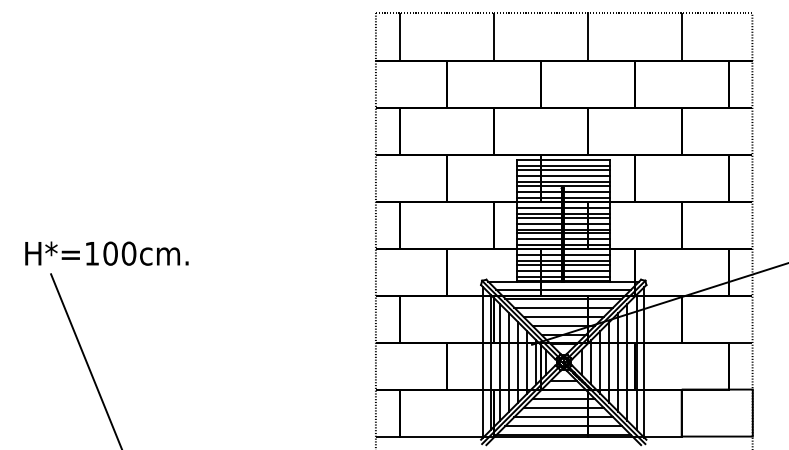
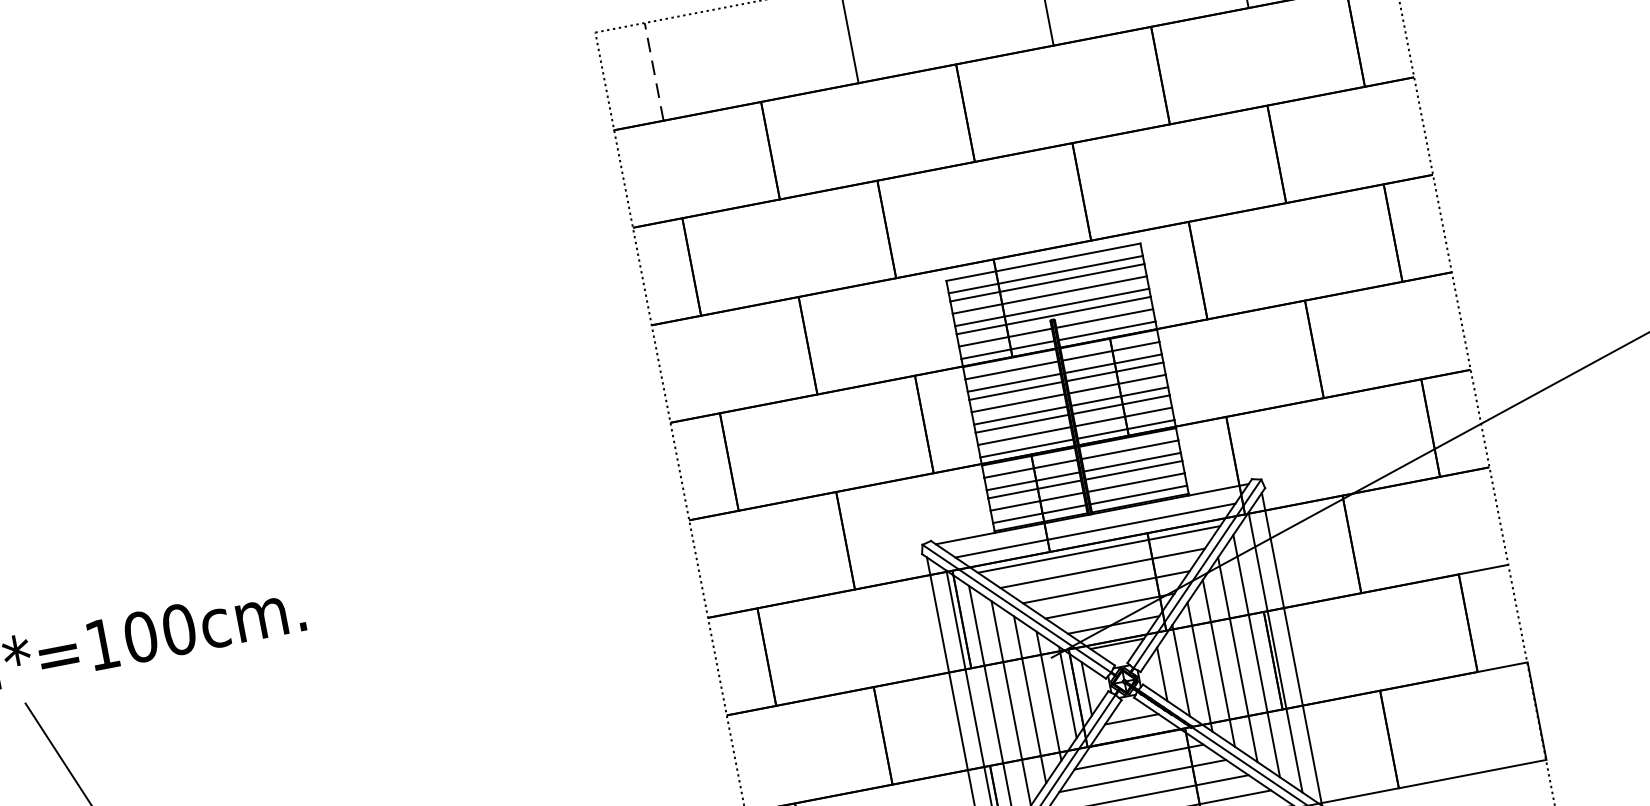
line: (399, 36) -> (653, 70), solid -> dashed

